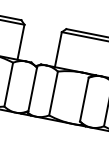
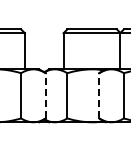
line: (32, 89) -> (45, 95), solid -> dashed
line: (84, 99) -> (99, 95), solid -> dashed

